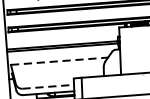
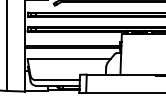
line: (60, 61) -> (69, 59), dashed -> solid
line: (49, 87) -> (58, 80), dashed -> solid

